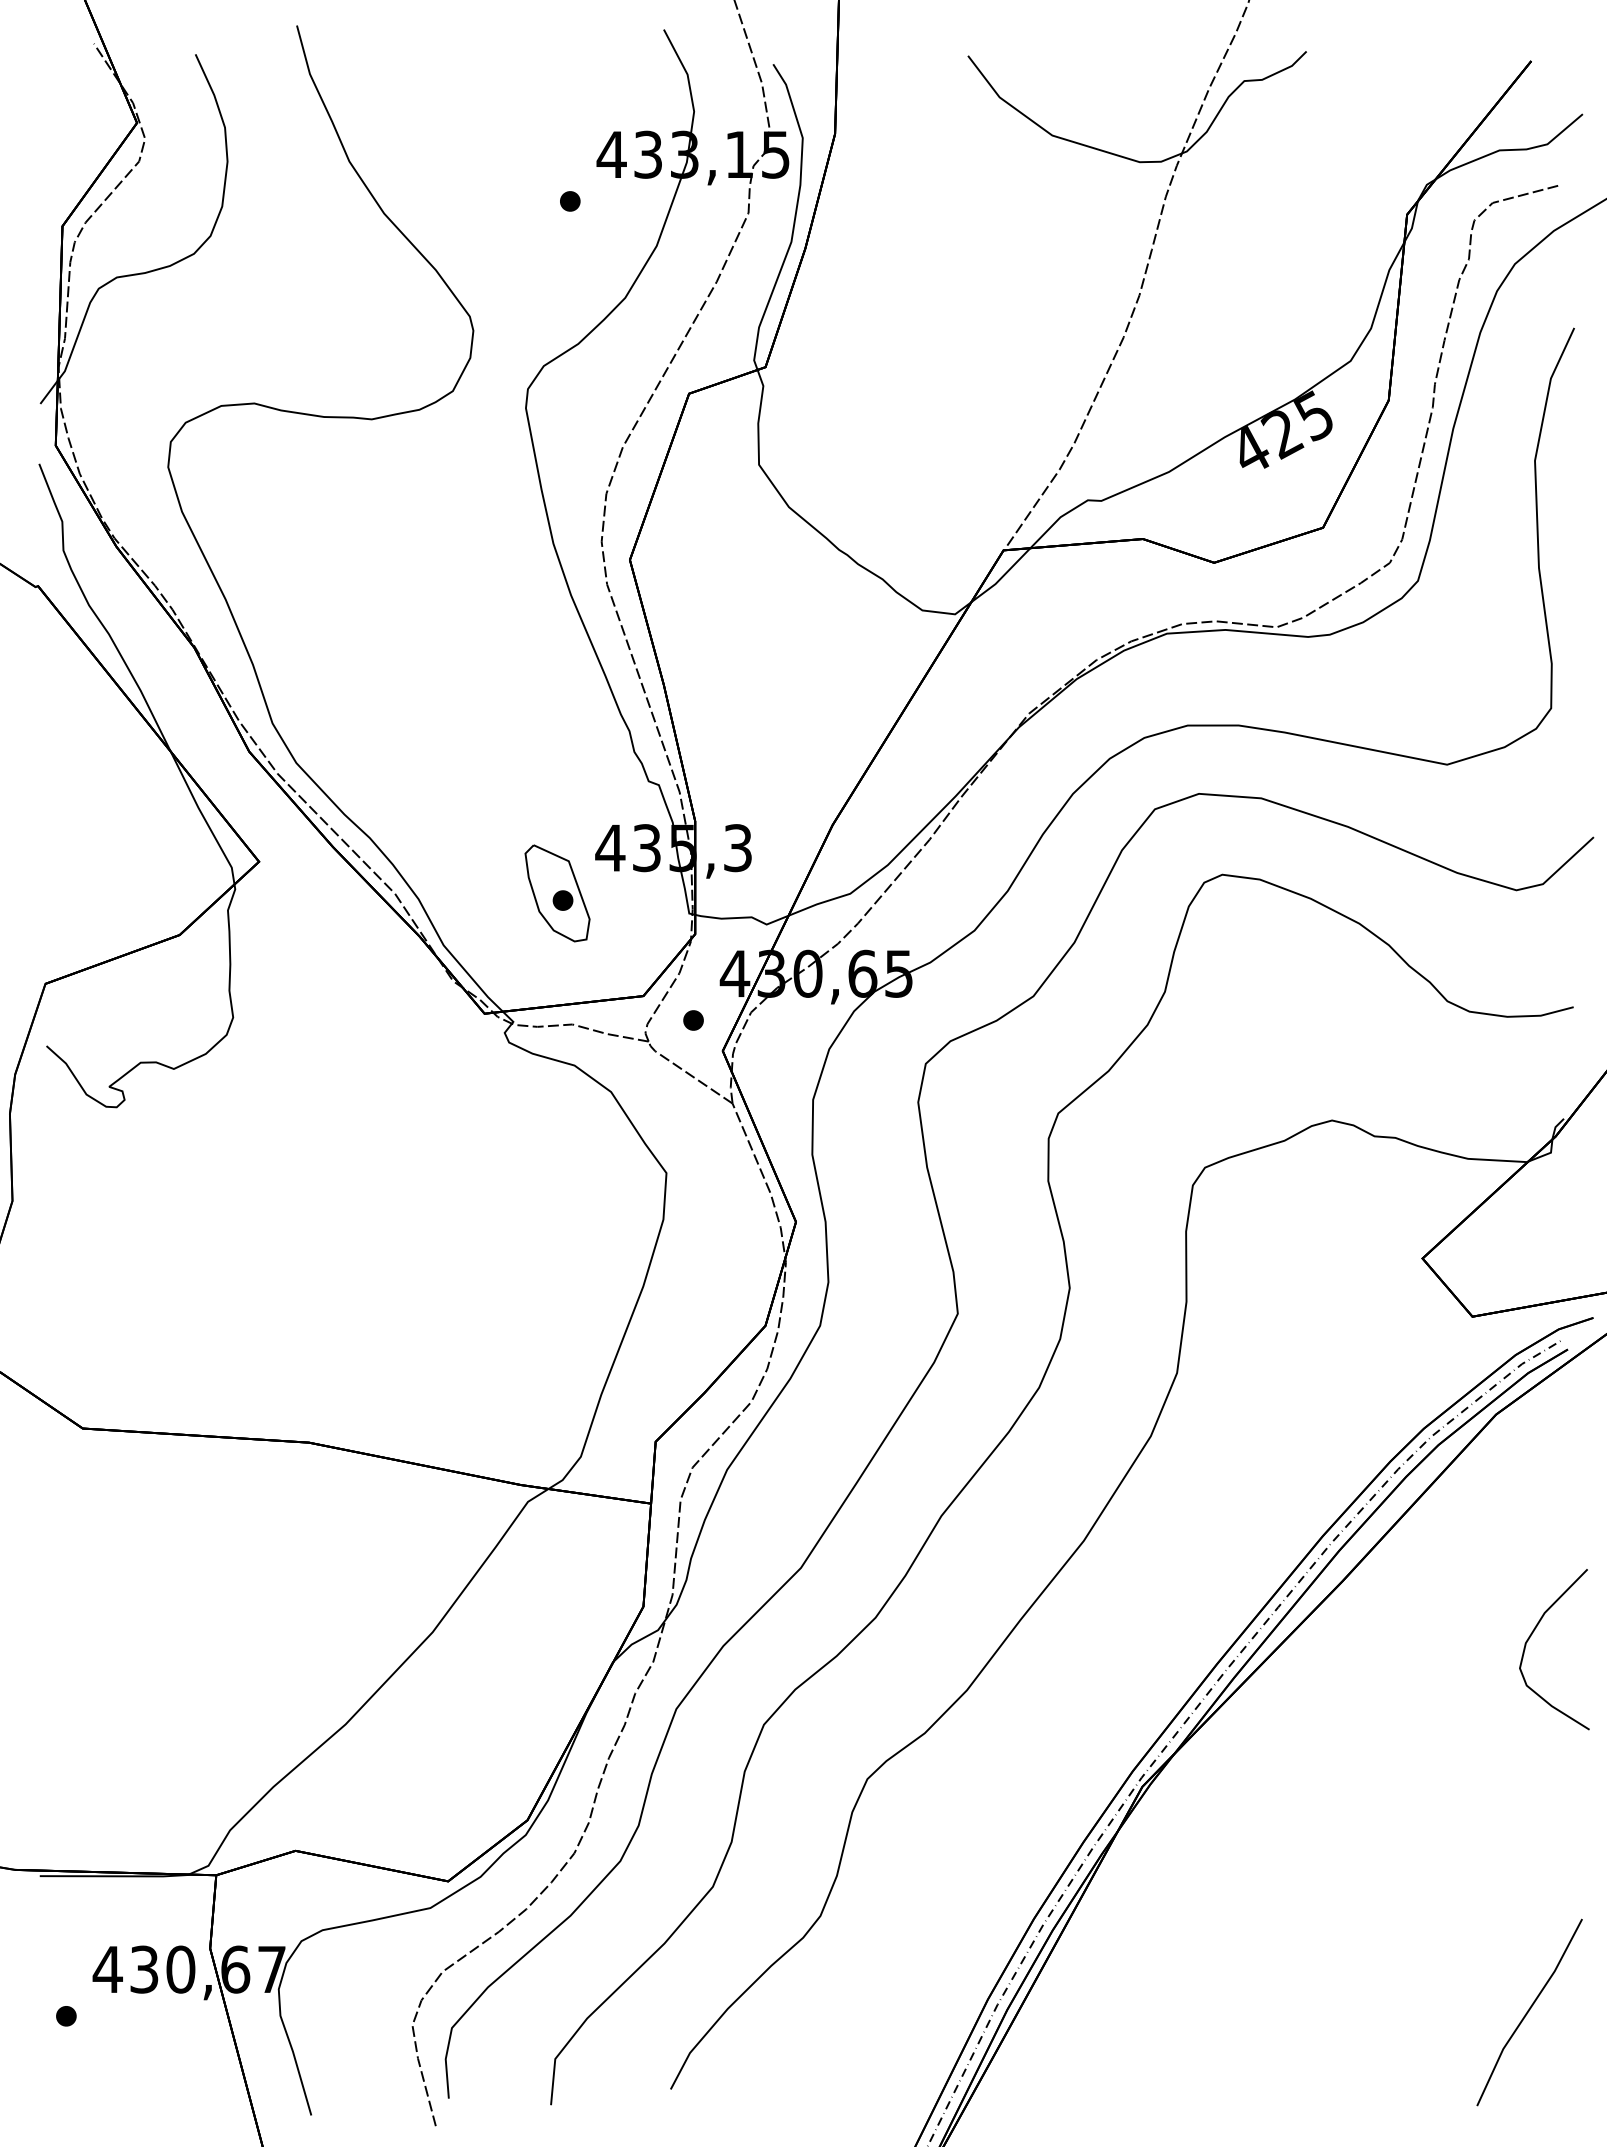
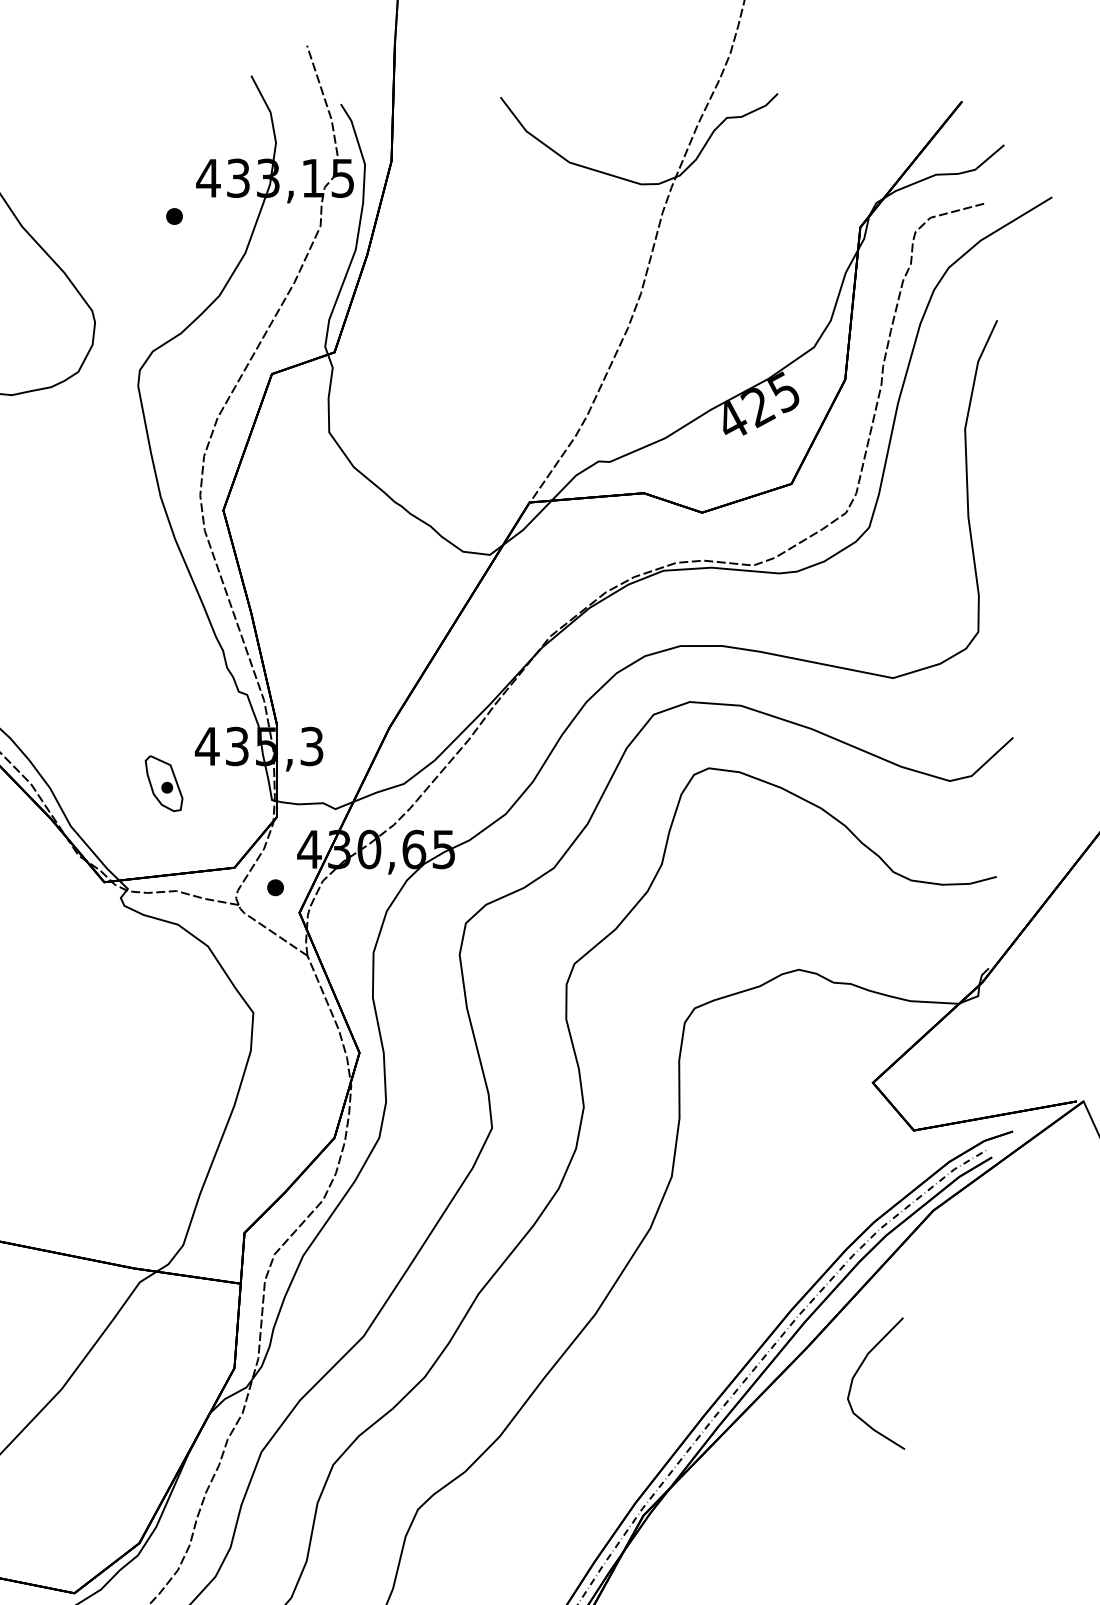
part: (557, 893) -> (164, 783), size x0.7
curve: (1531, 1636) -> (857, 1372), moved

